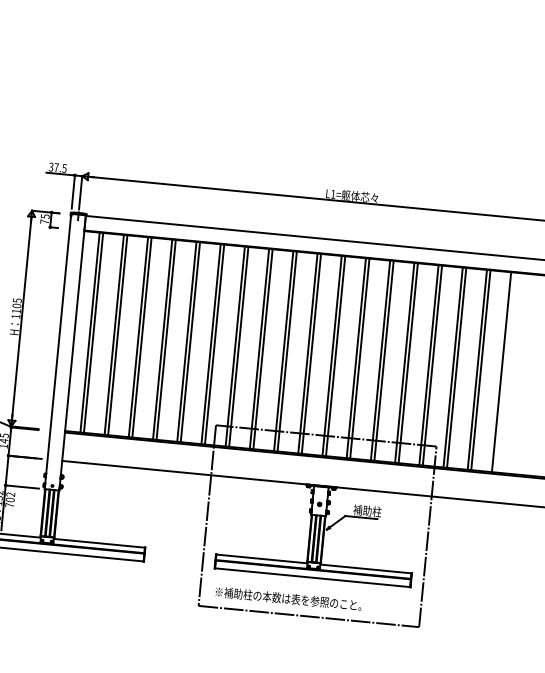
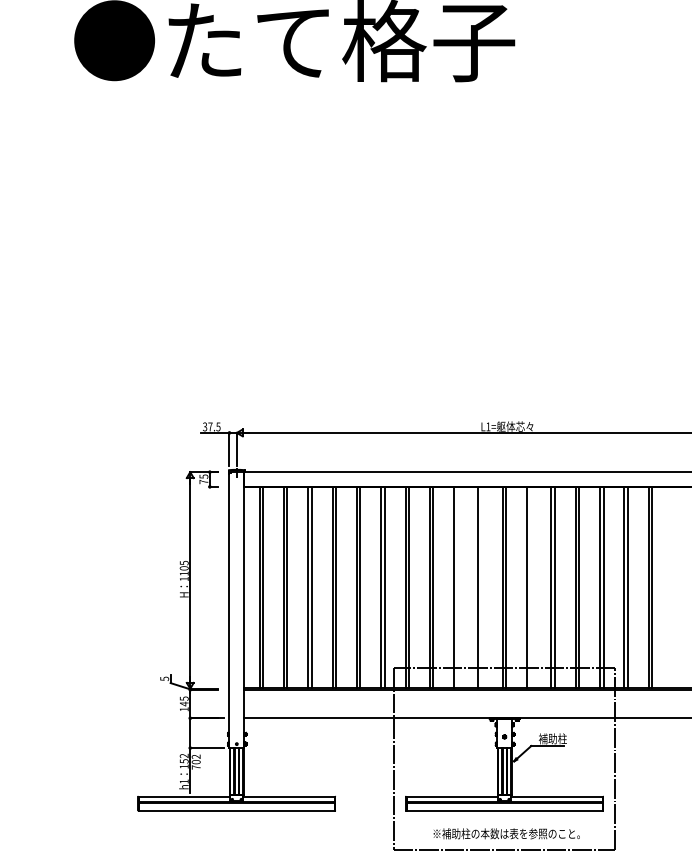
line: (287, 351) -> (457, 587), removed
line: (310, 353) -> (481, 587), removed
line: (359, 358) -> (530, 587), removed
line: (501, 371) -> (672, 587), removed
text: (288, 598) -> (506, 833), moved

